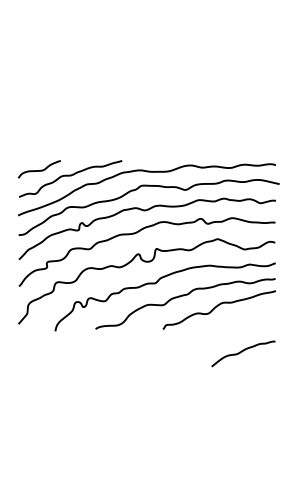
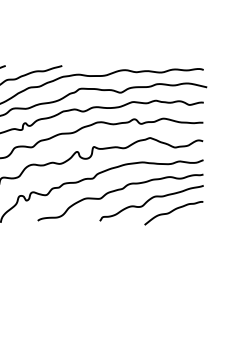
curve: (242, 352) -> (172, 211), moved

